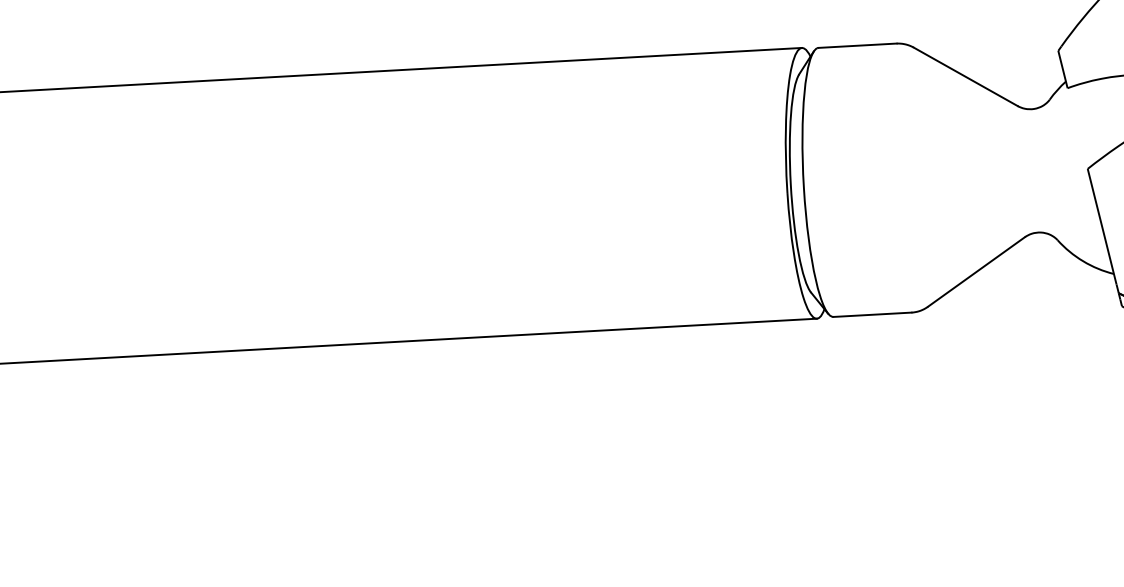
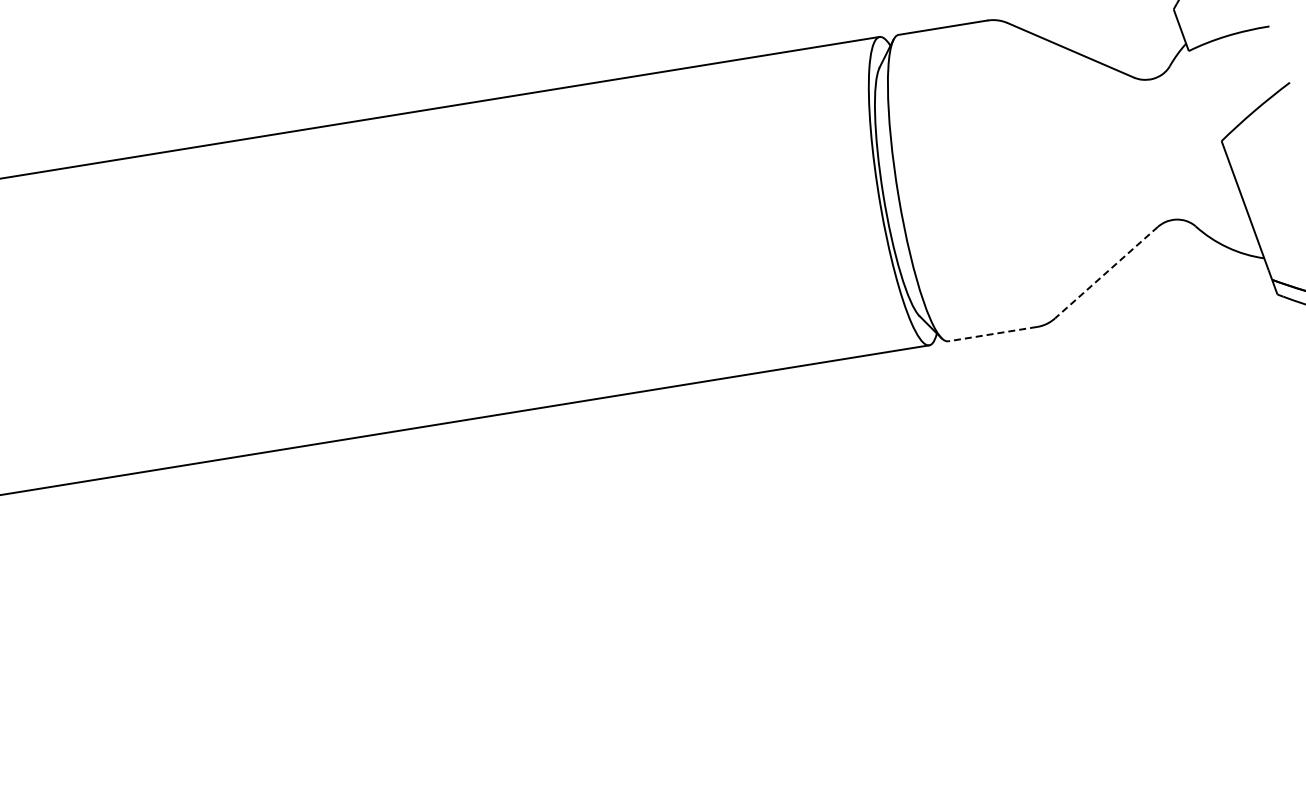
line: (976, 271) -> (1106, 272), solid -> dashed
line: (872, 315) -> (992, 334), solid -> dashed

